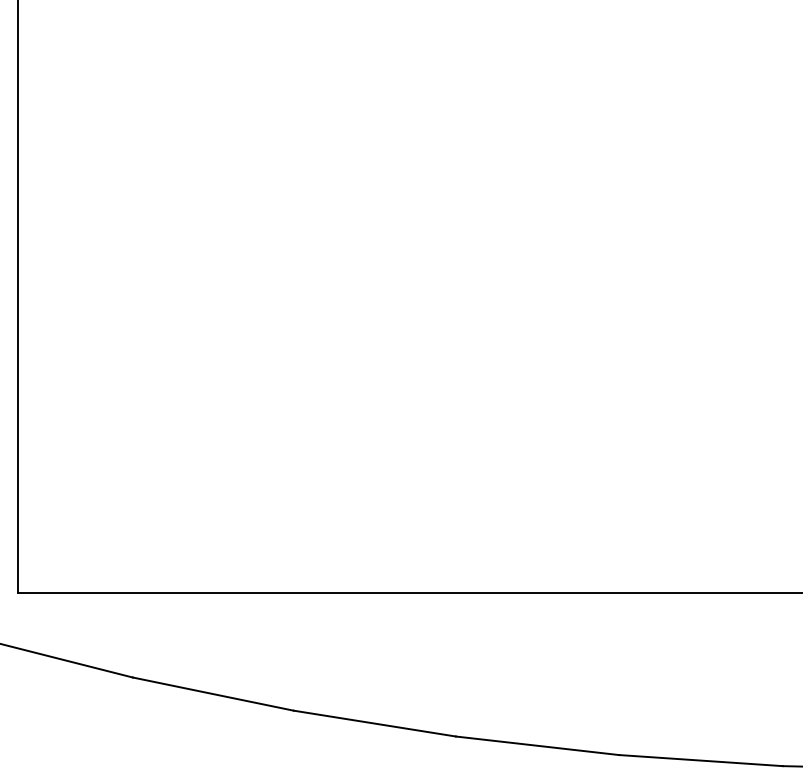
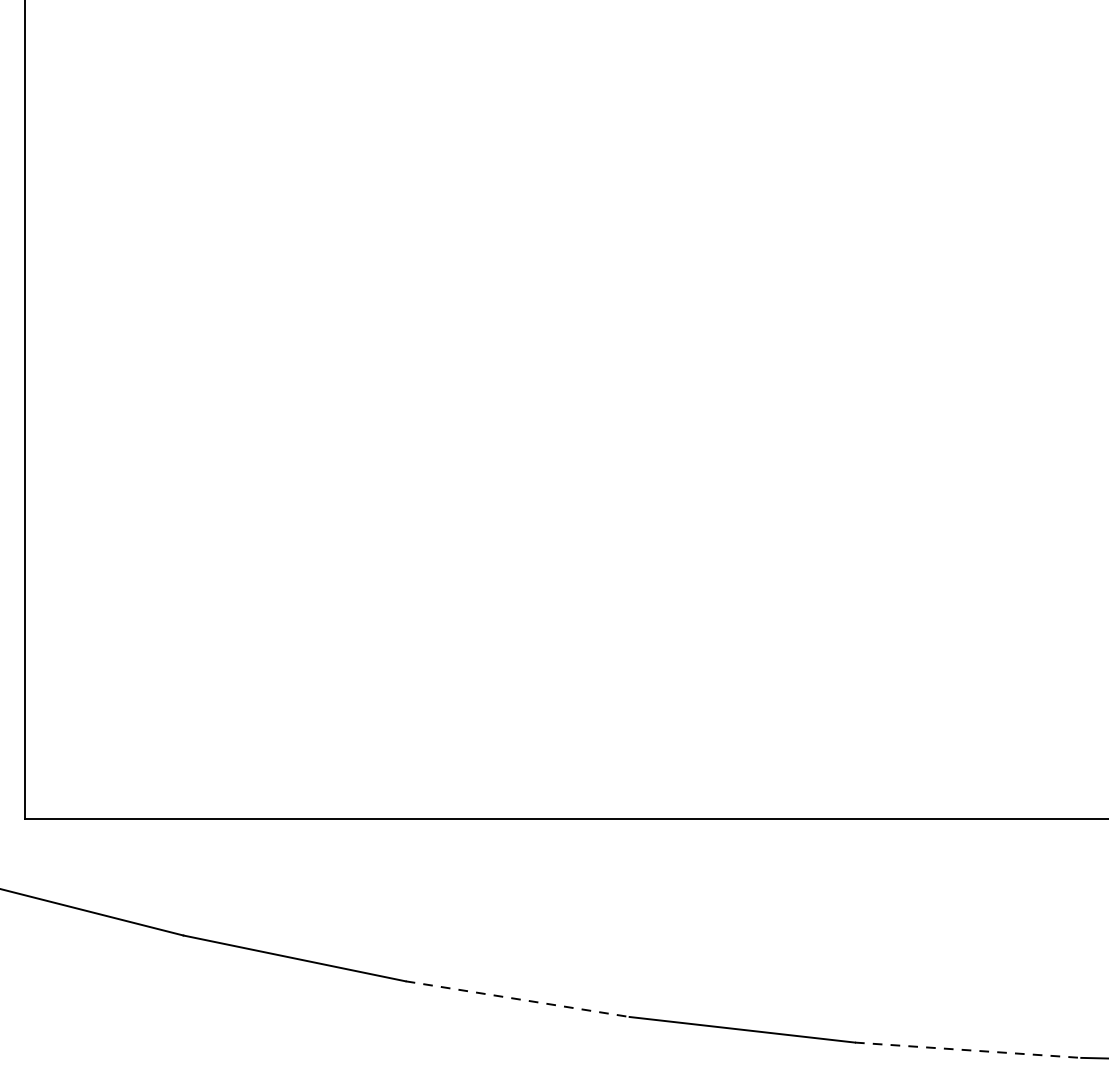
line: (375, 723) -> (518, 999), solid -> dashed
line: (701, 760) -> (968, 1050), solid -> dashed

